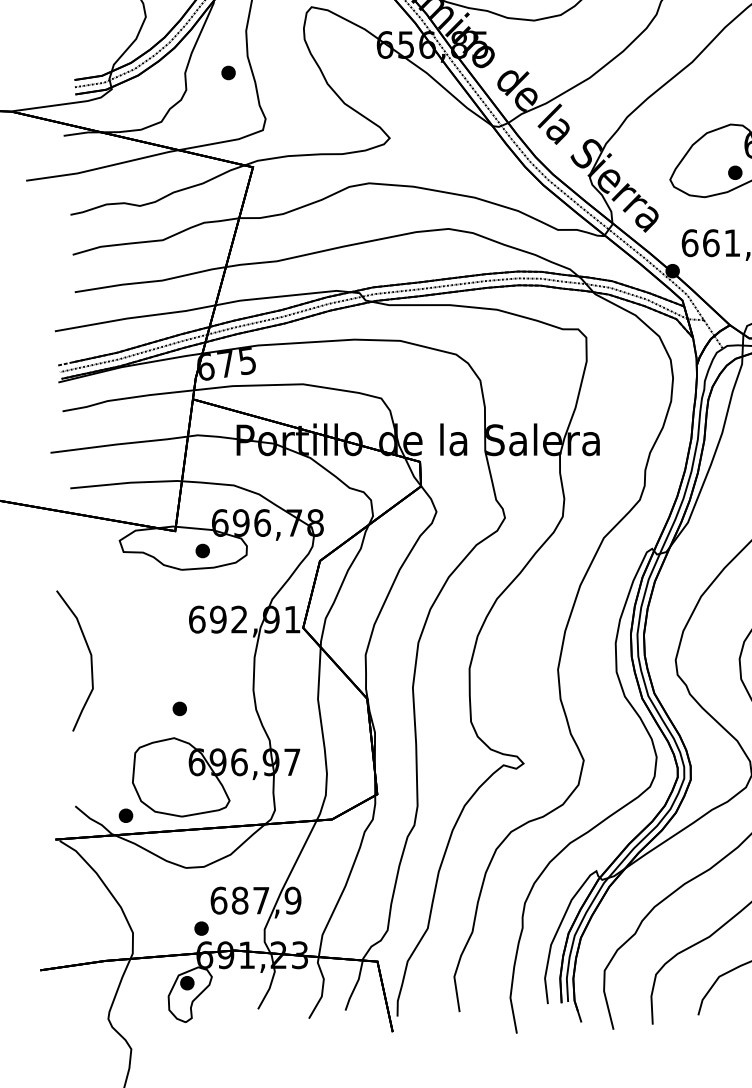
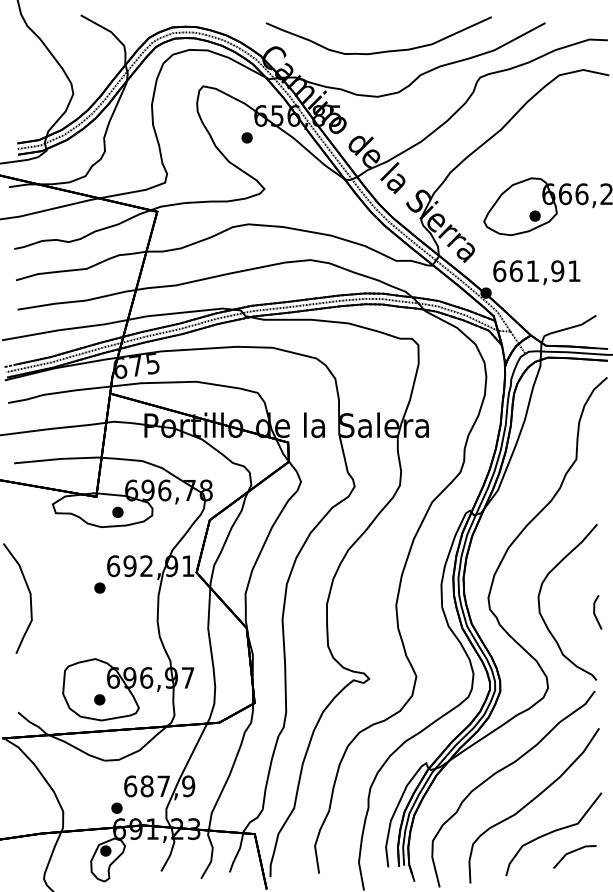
part: (227, 72) -> (246, 137), moved
part: (179, 708) -> (99, 587), moved
part: (125, 815) -> (99, 699), moved

